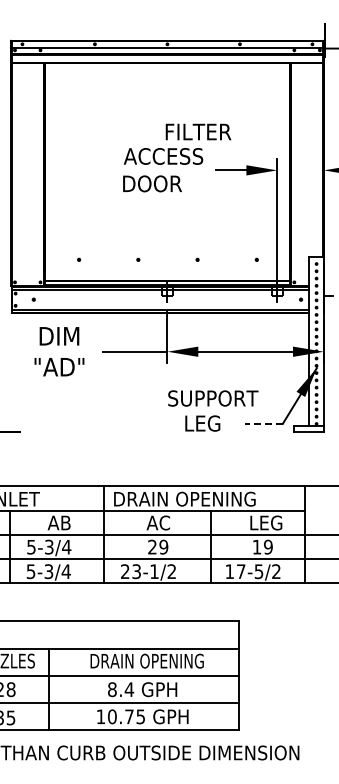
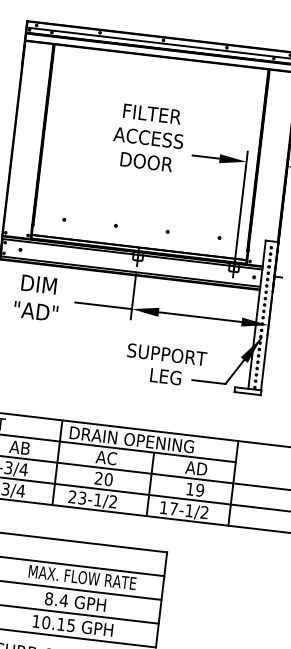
text: (198, 131) -> (152, 113), moved
text: (152, 183) -> (146, 161), moved
text: (202, 423) -> (165, 376), moved
line: (263, 423) -> (208, 381), dashed -> solid
text: (265, 522) -> (200, 468), LEG -> AD
text: (163, 547) -> (108, 479), 29 -> 20
text: (258, 571) -> (188, 510), 17-5/2 -> 17-1/2
text: (147, 660) -> (82, 577), DRAIN OPENING -> MAX. FLOW RATE
text: (129, 716) -> (61, 624), 10.75 -> 10.15

